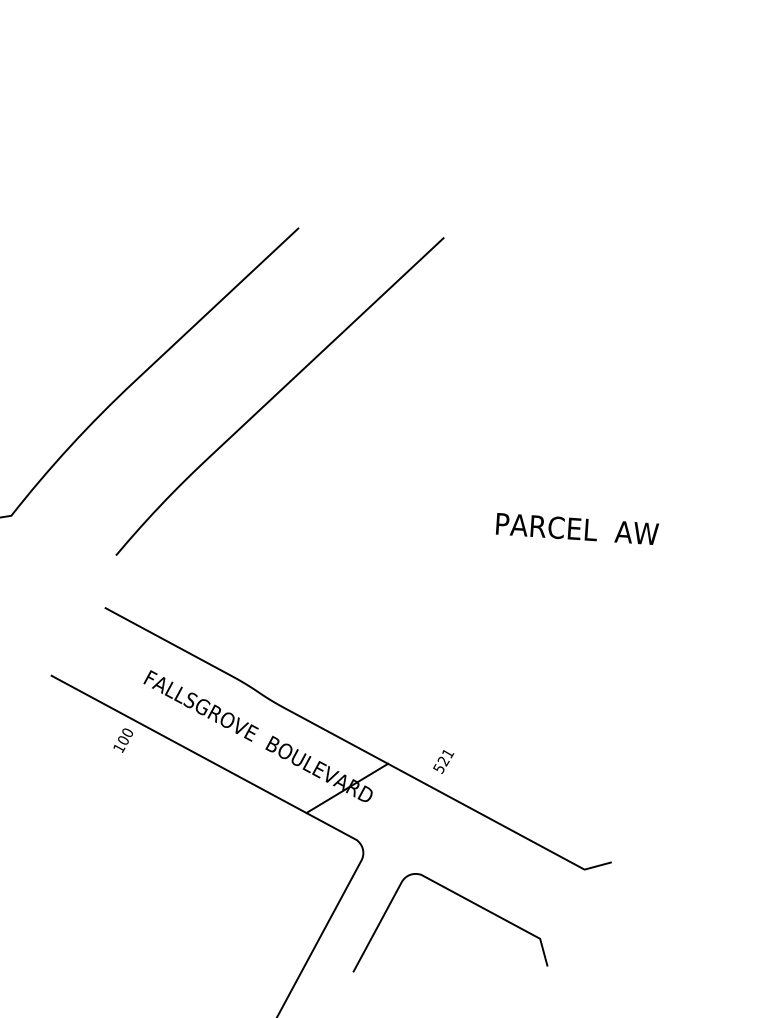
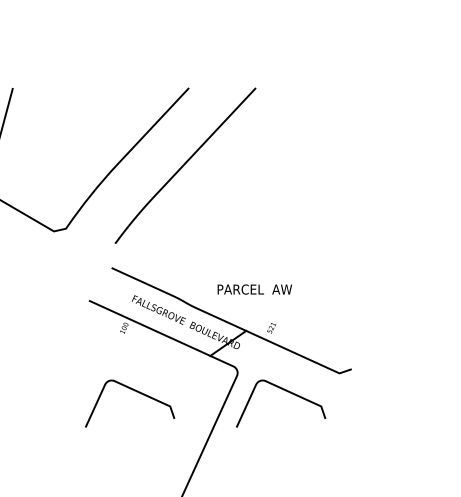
text: (576, 528) -> (254, 289), moved
curve: (140, 881) -> (136, 392), added

